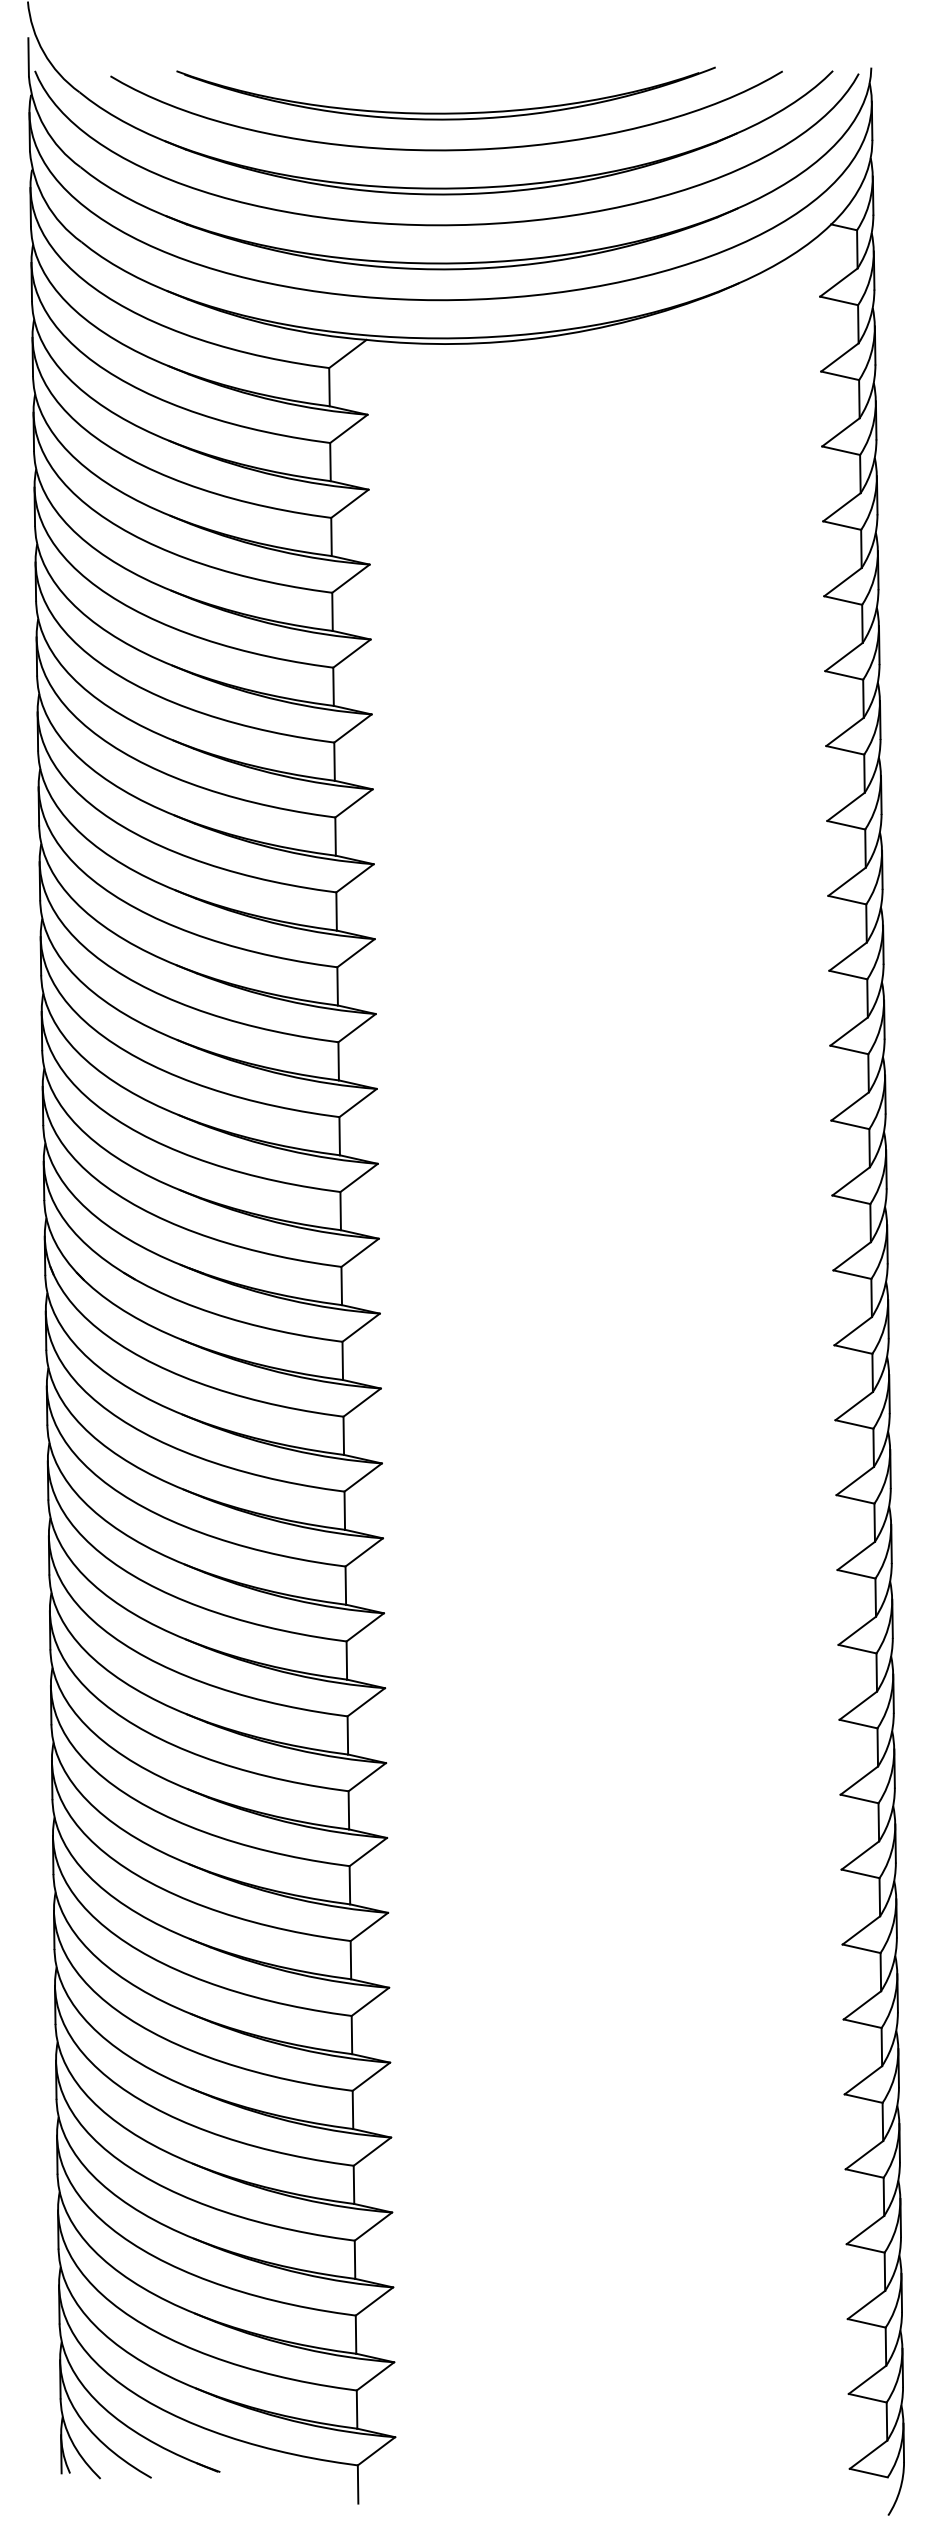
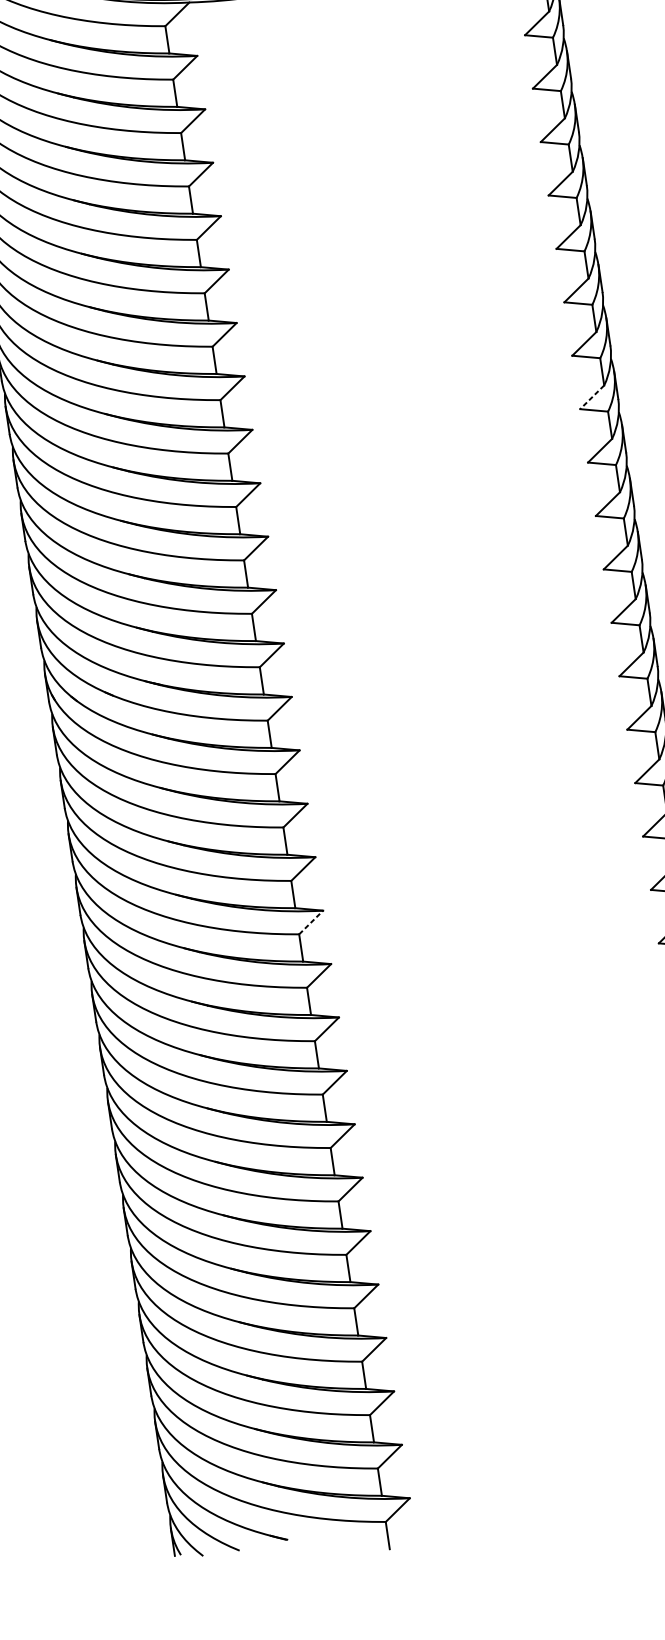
line: (847, 957) -> (591, 397), solid -> dashed
line: (365, 1627) -> (311, 922), solid -> dashed

